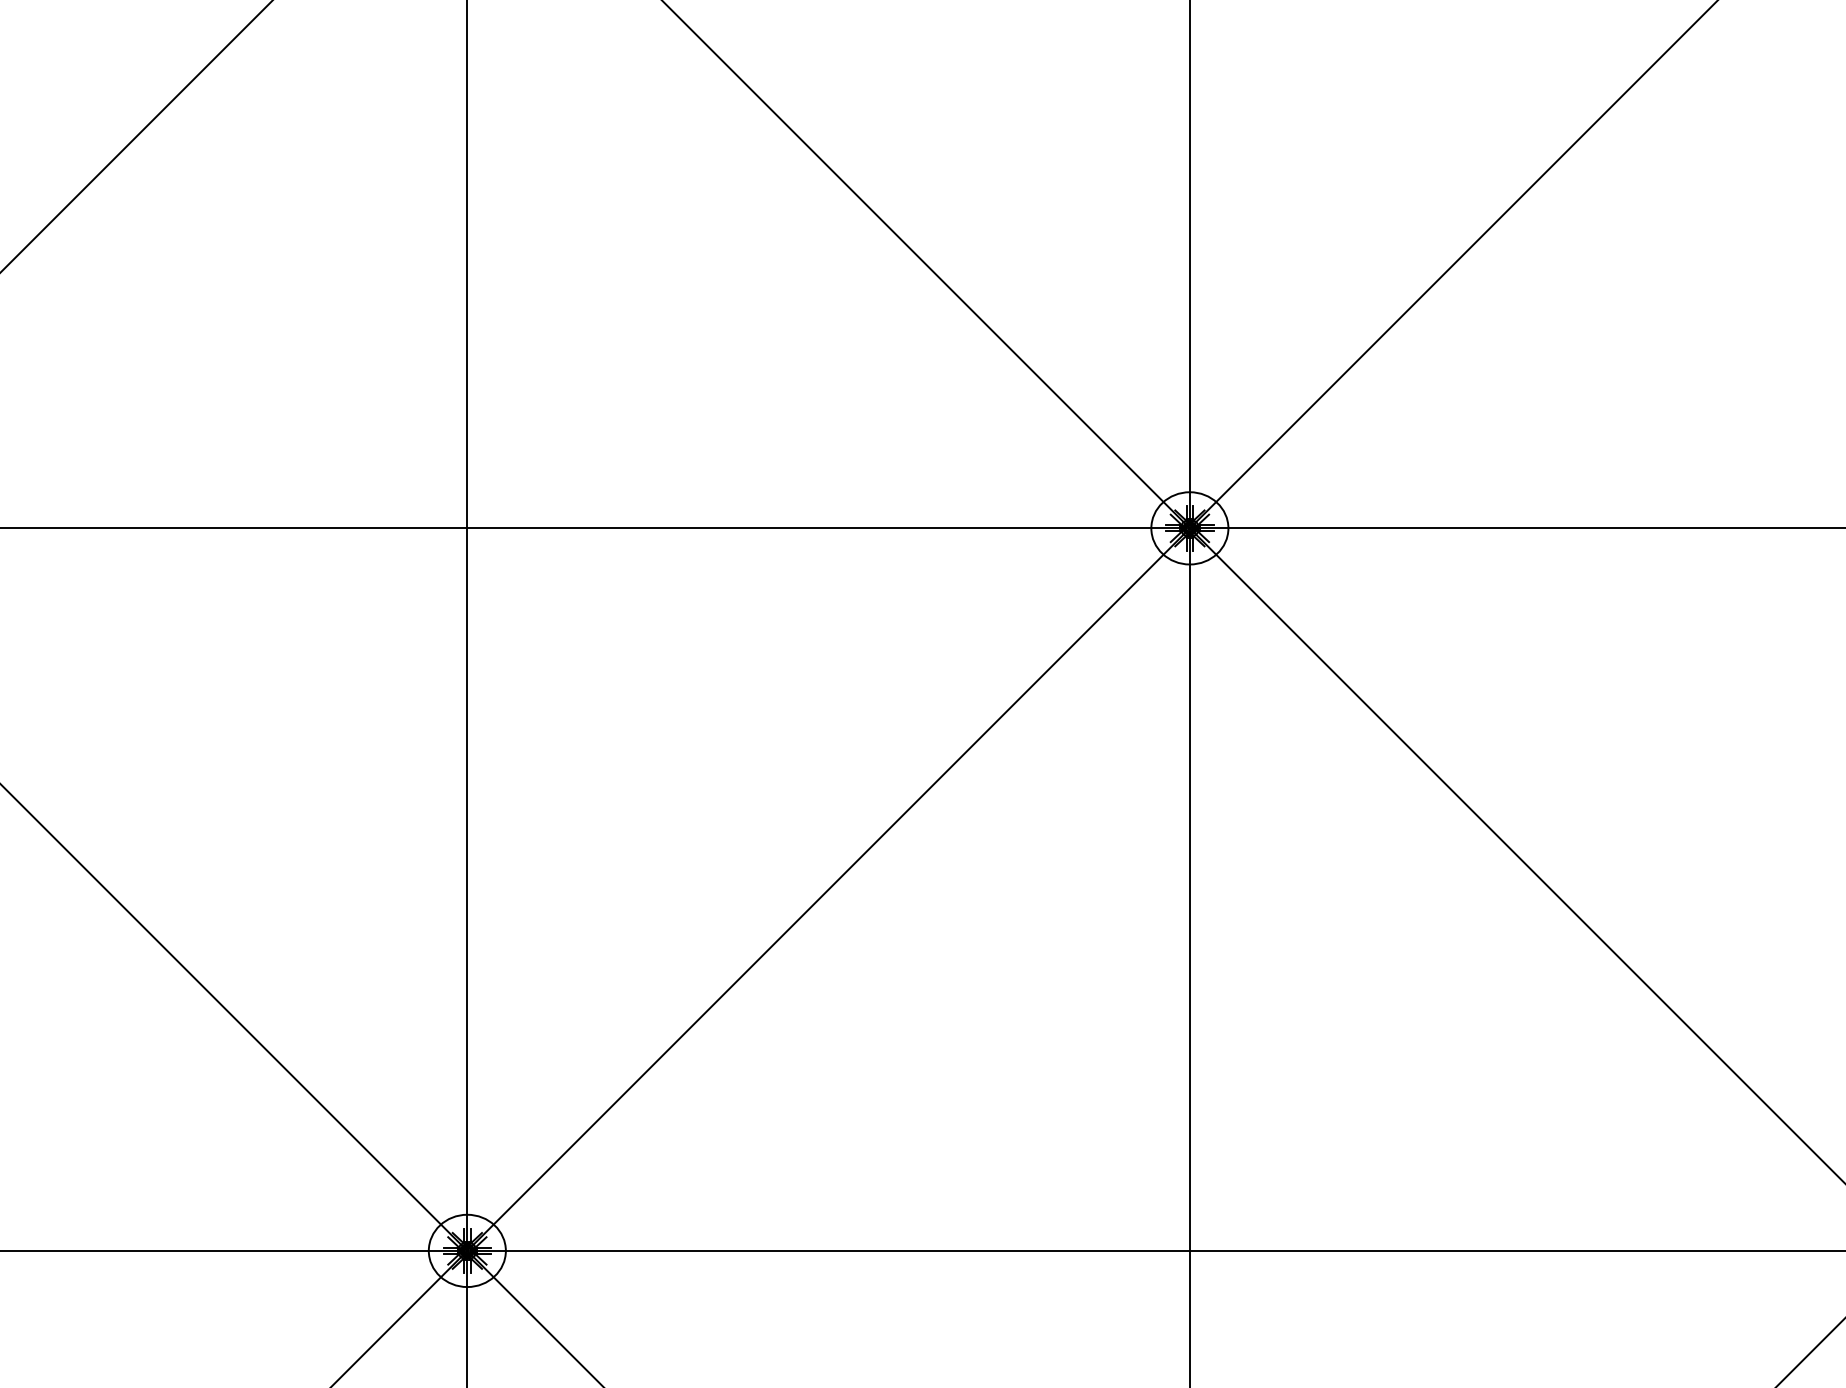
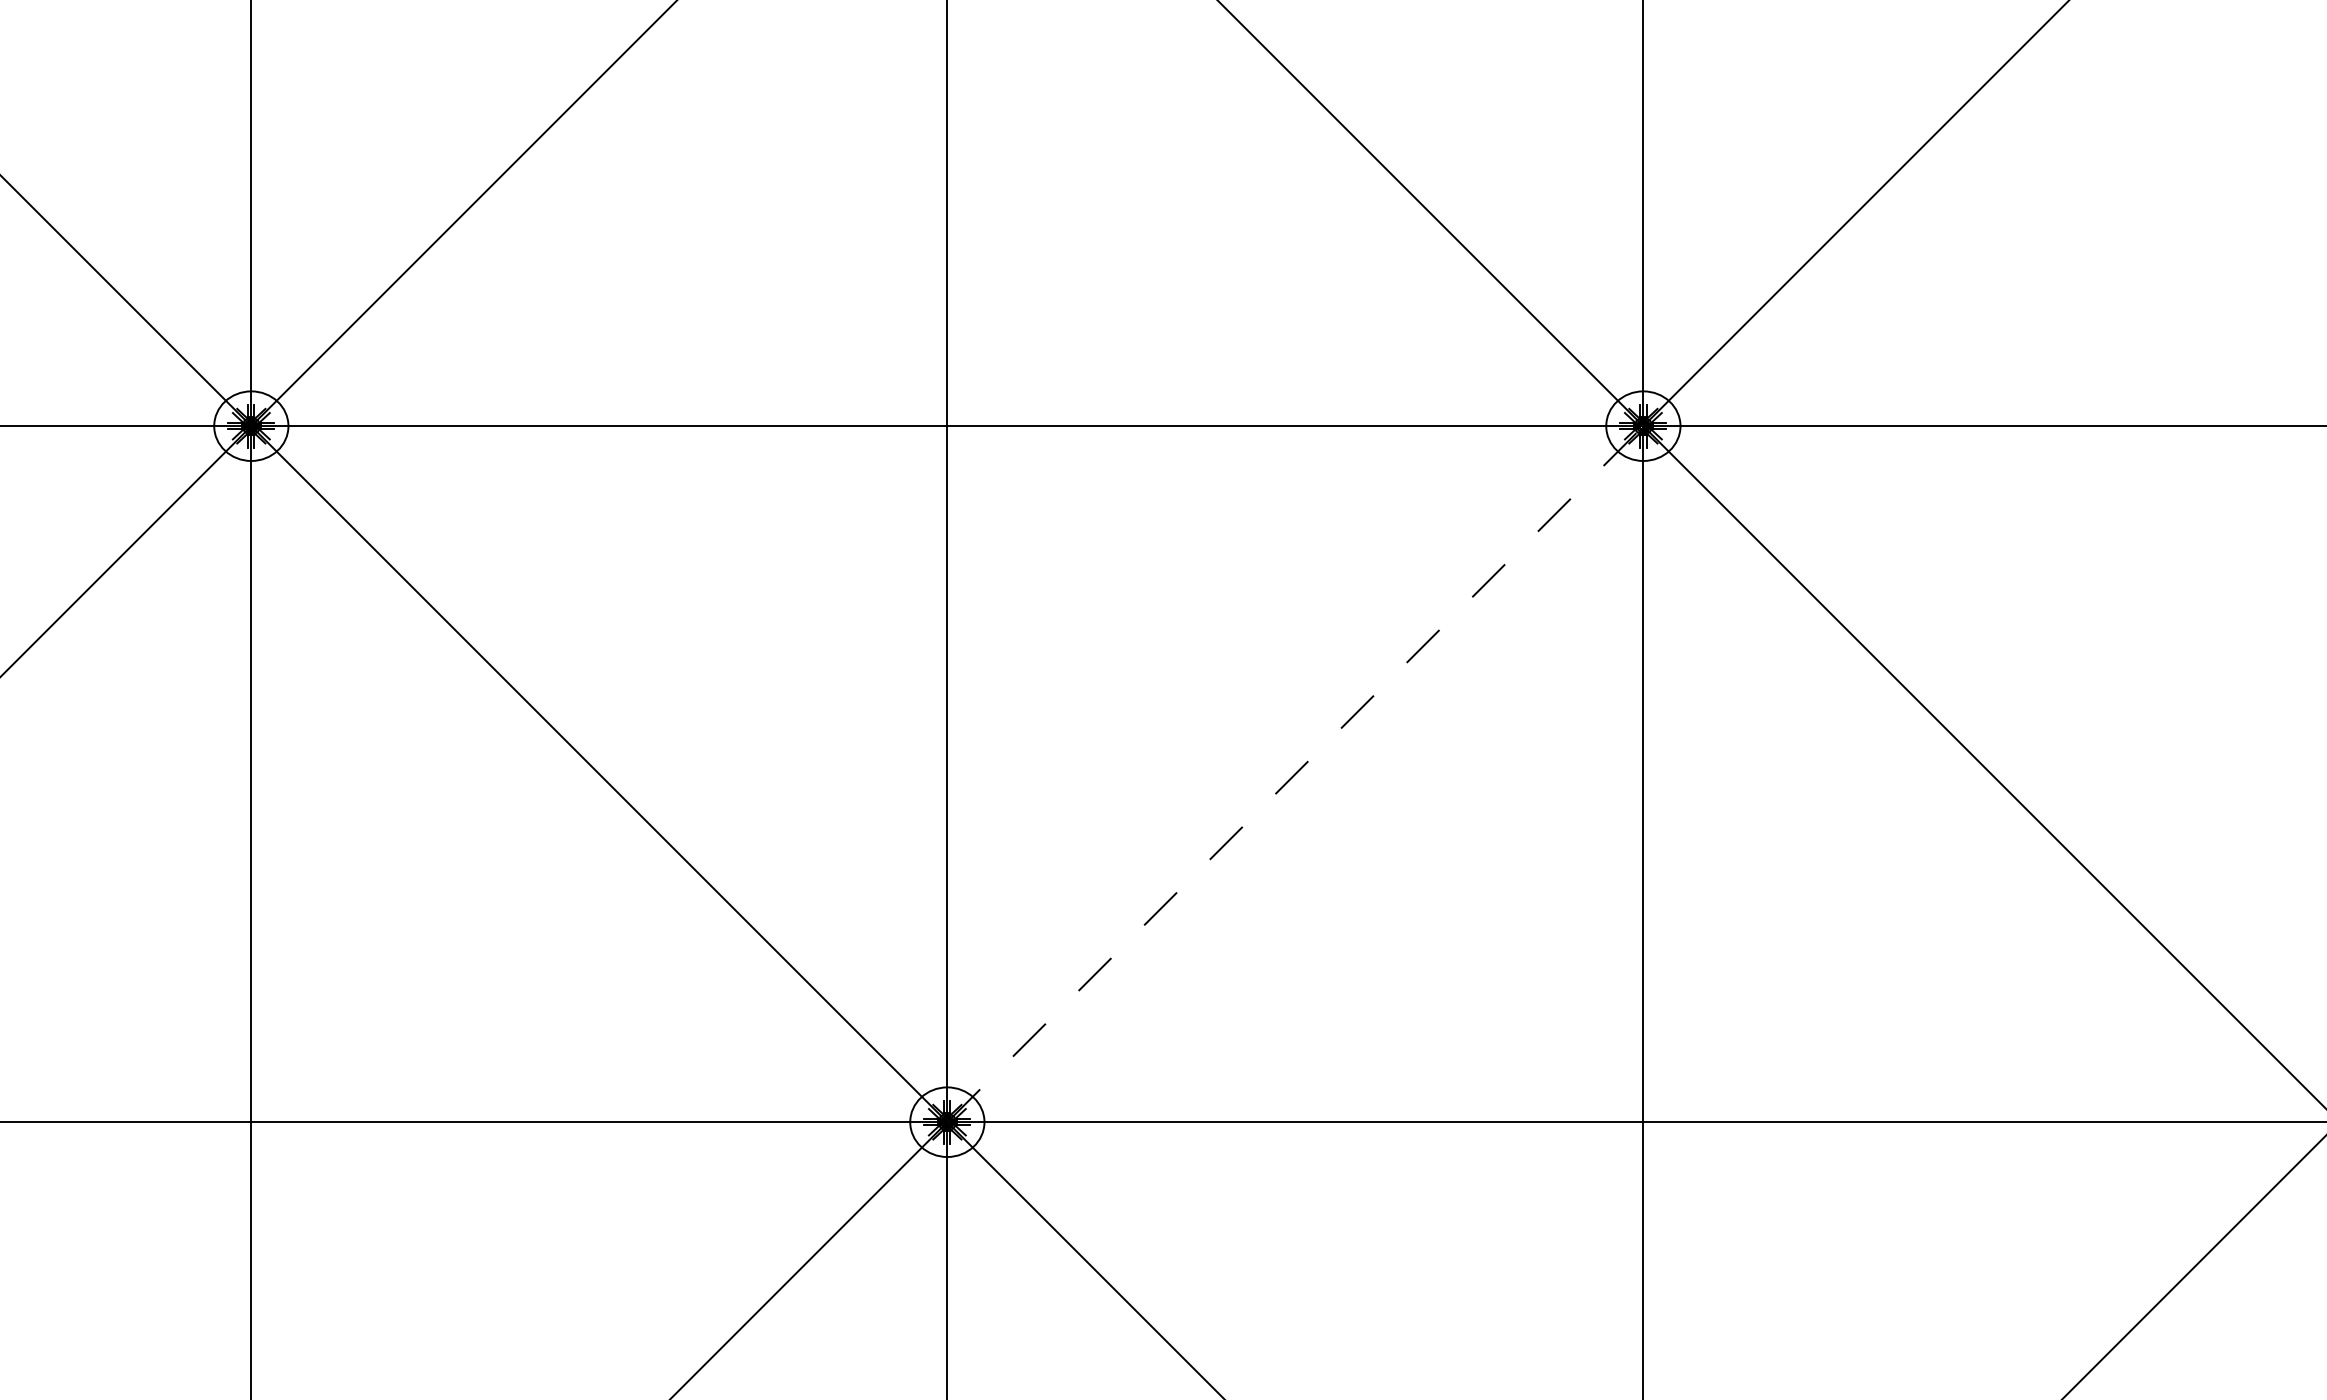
line: (828, 888) -> (1295, 773), solid -> dashed

